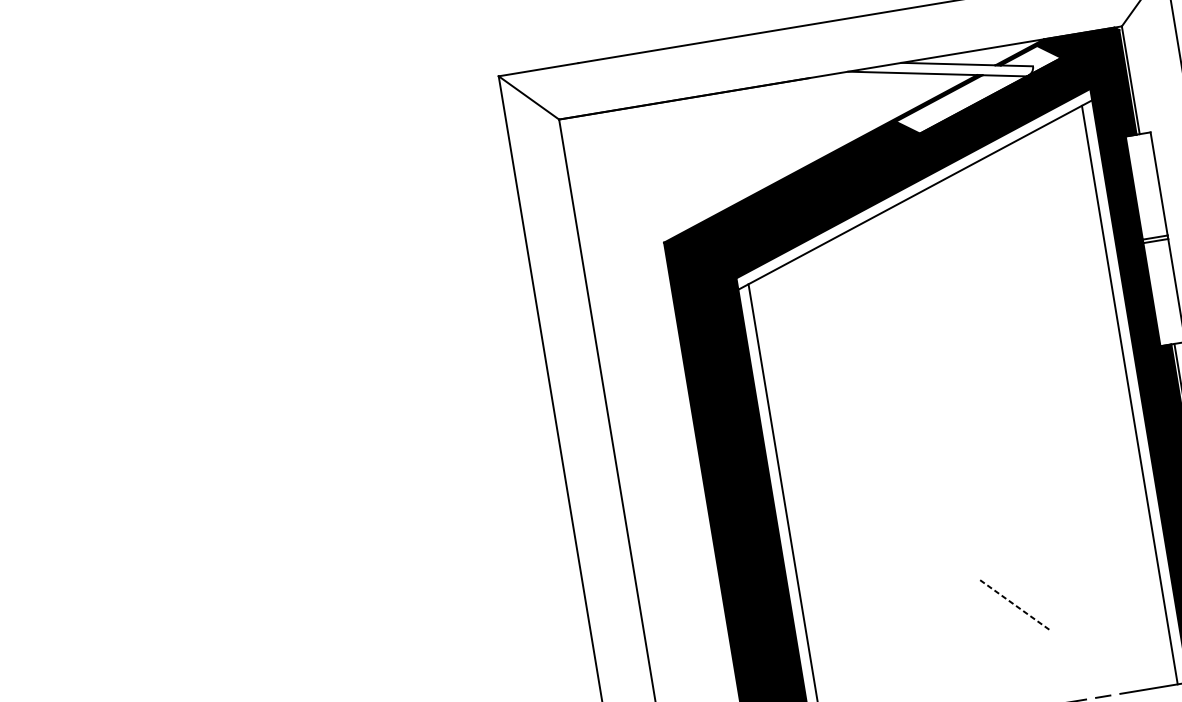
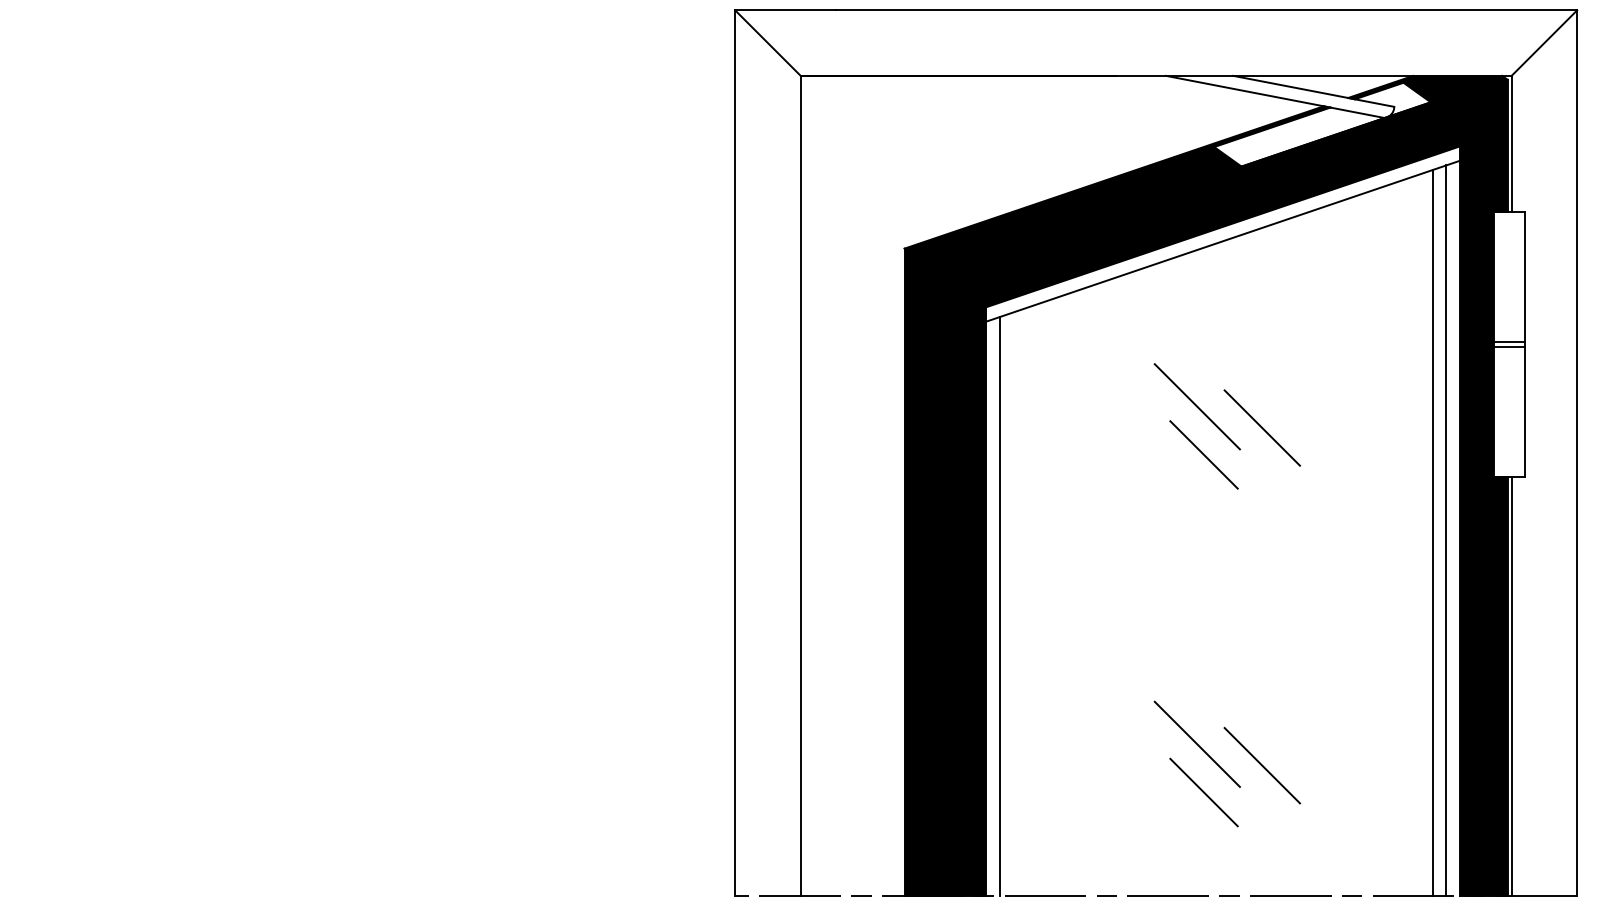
line: (915, 329) -> (1196, 406), added
line: (969, 337) -> (1261, 427), added
line: (927, 366) -> (1203, 454), added
line: (1119, 398) -> (1432, 533), added
line: (959, 596) -> (1196, 743), added
line: (1015, 605) -> (1262, 766), dashed -> solid
line: (971, 634) -> (1203, 792), added

